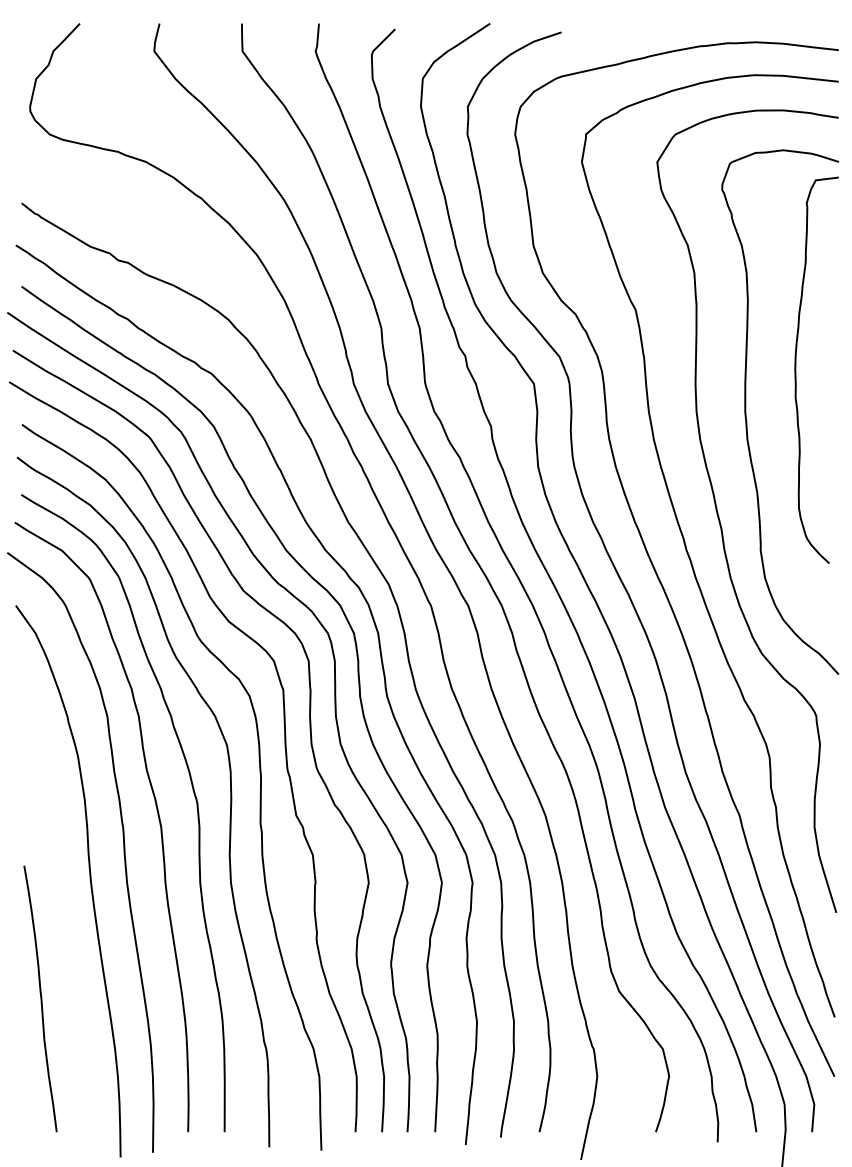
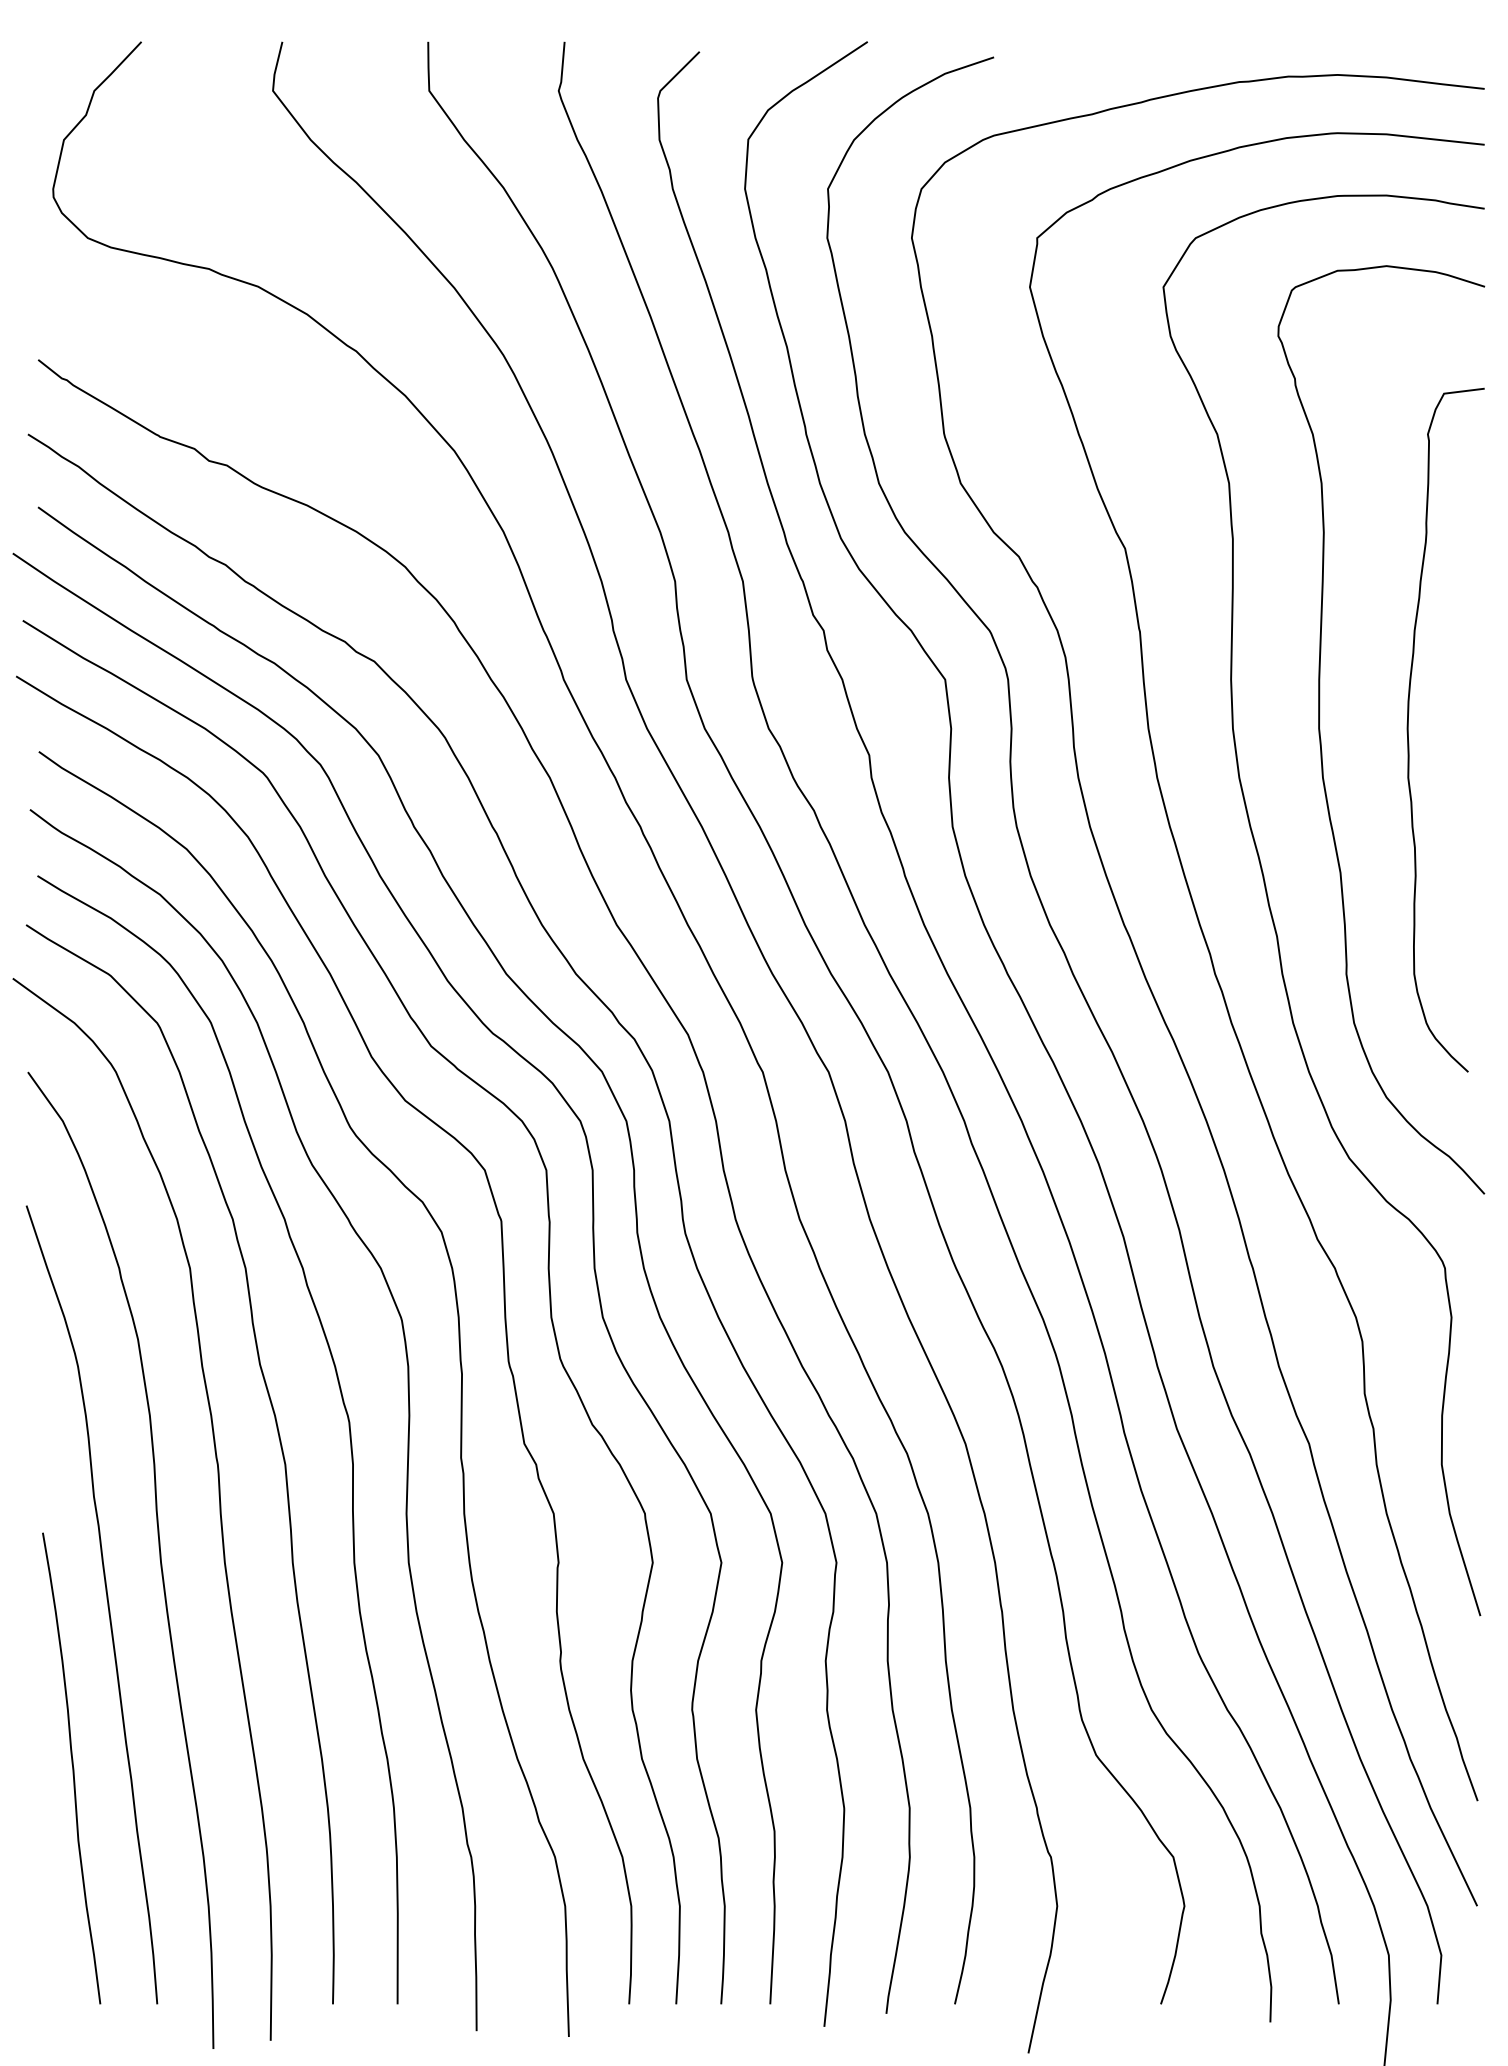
curve: (796, 369) -> (1409, 728), moved
curve: (59, 902) -> (105, 1597), added

